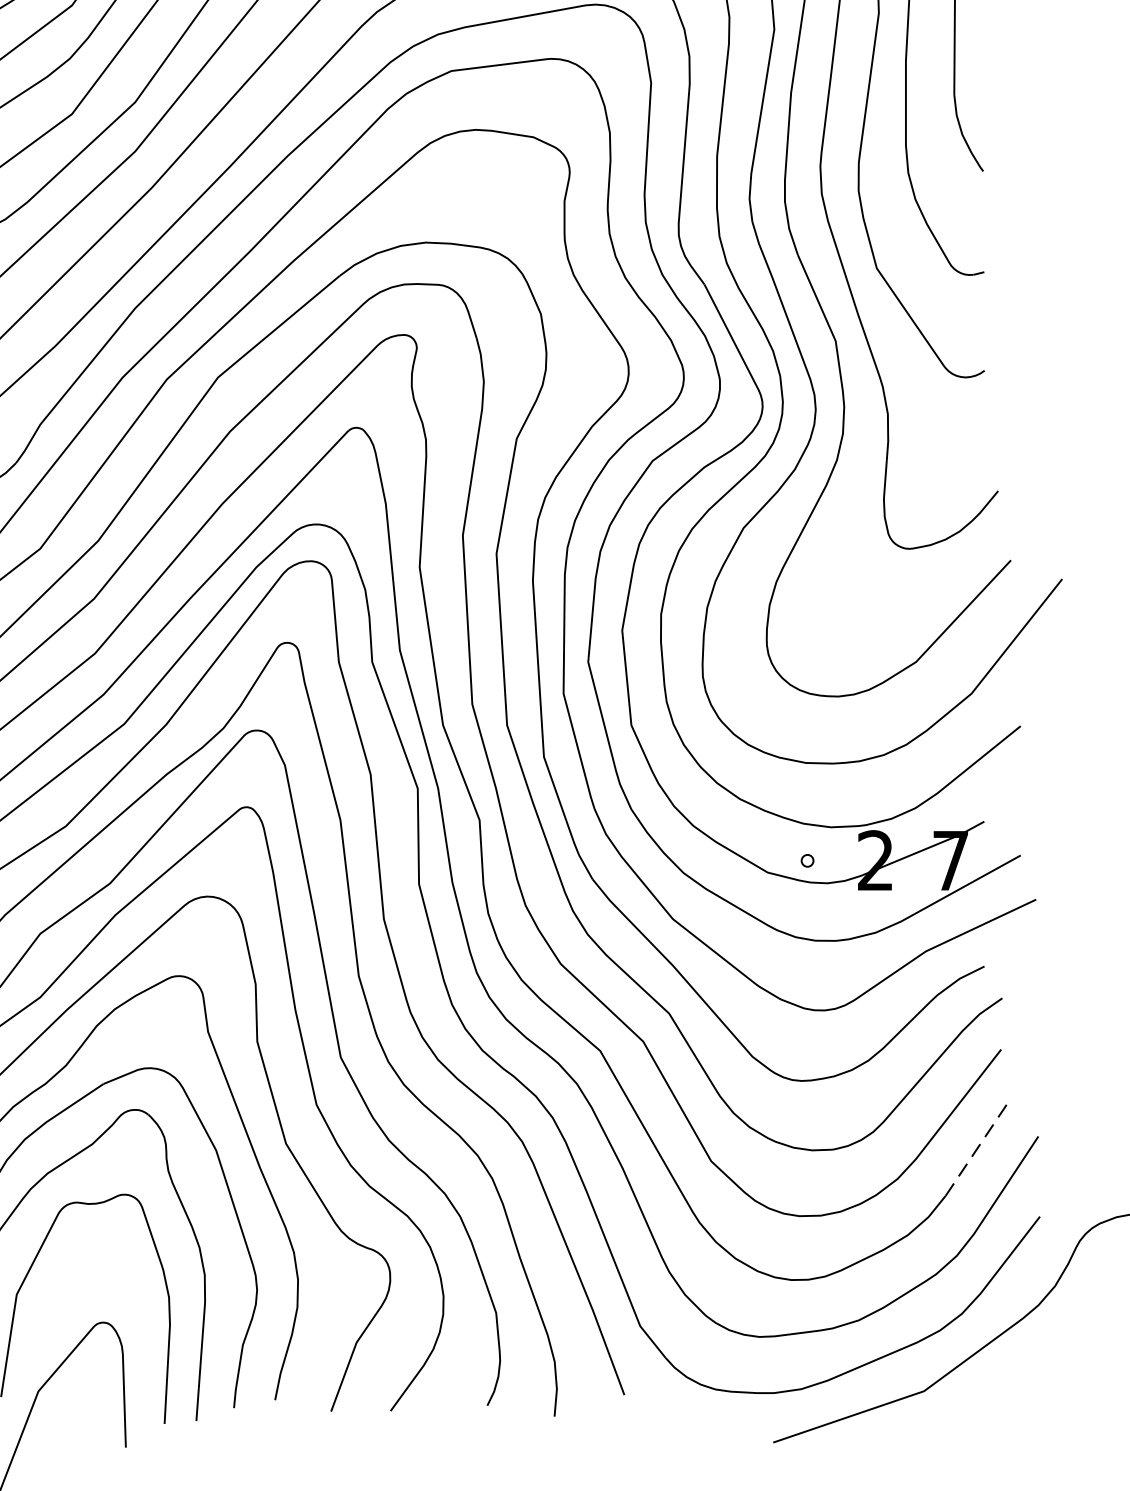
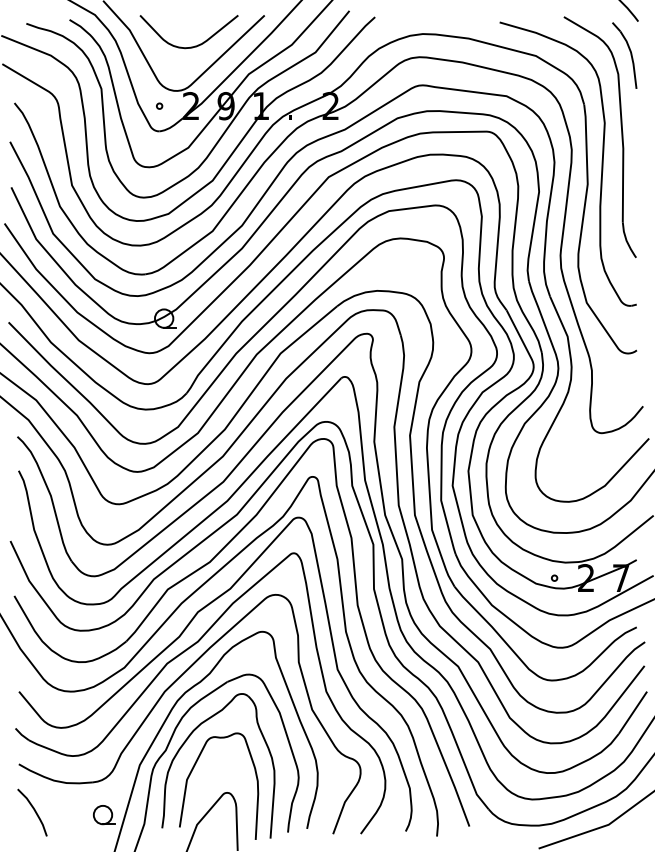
line: (975, 1151) -> (632, 713), dashed -> solid

